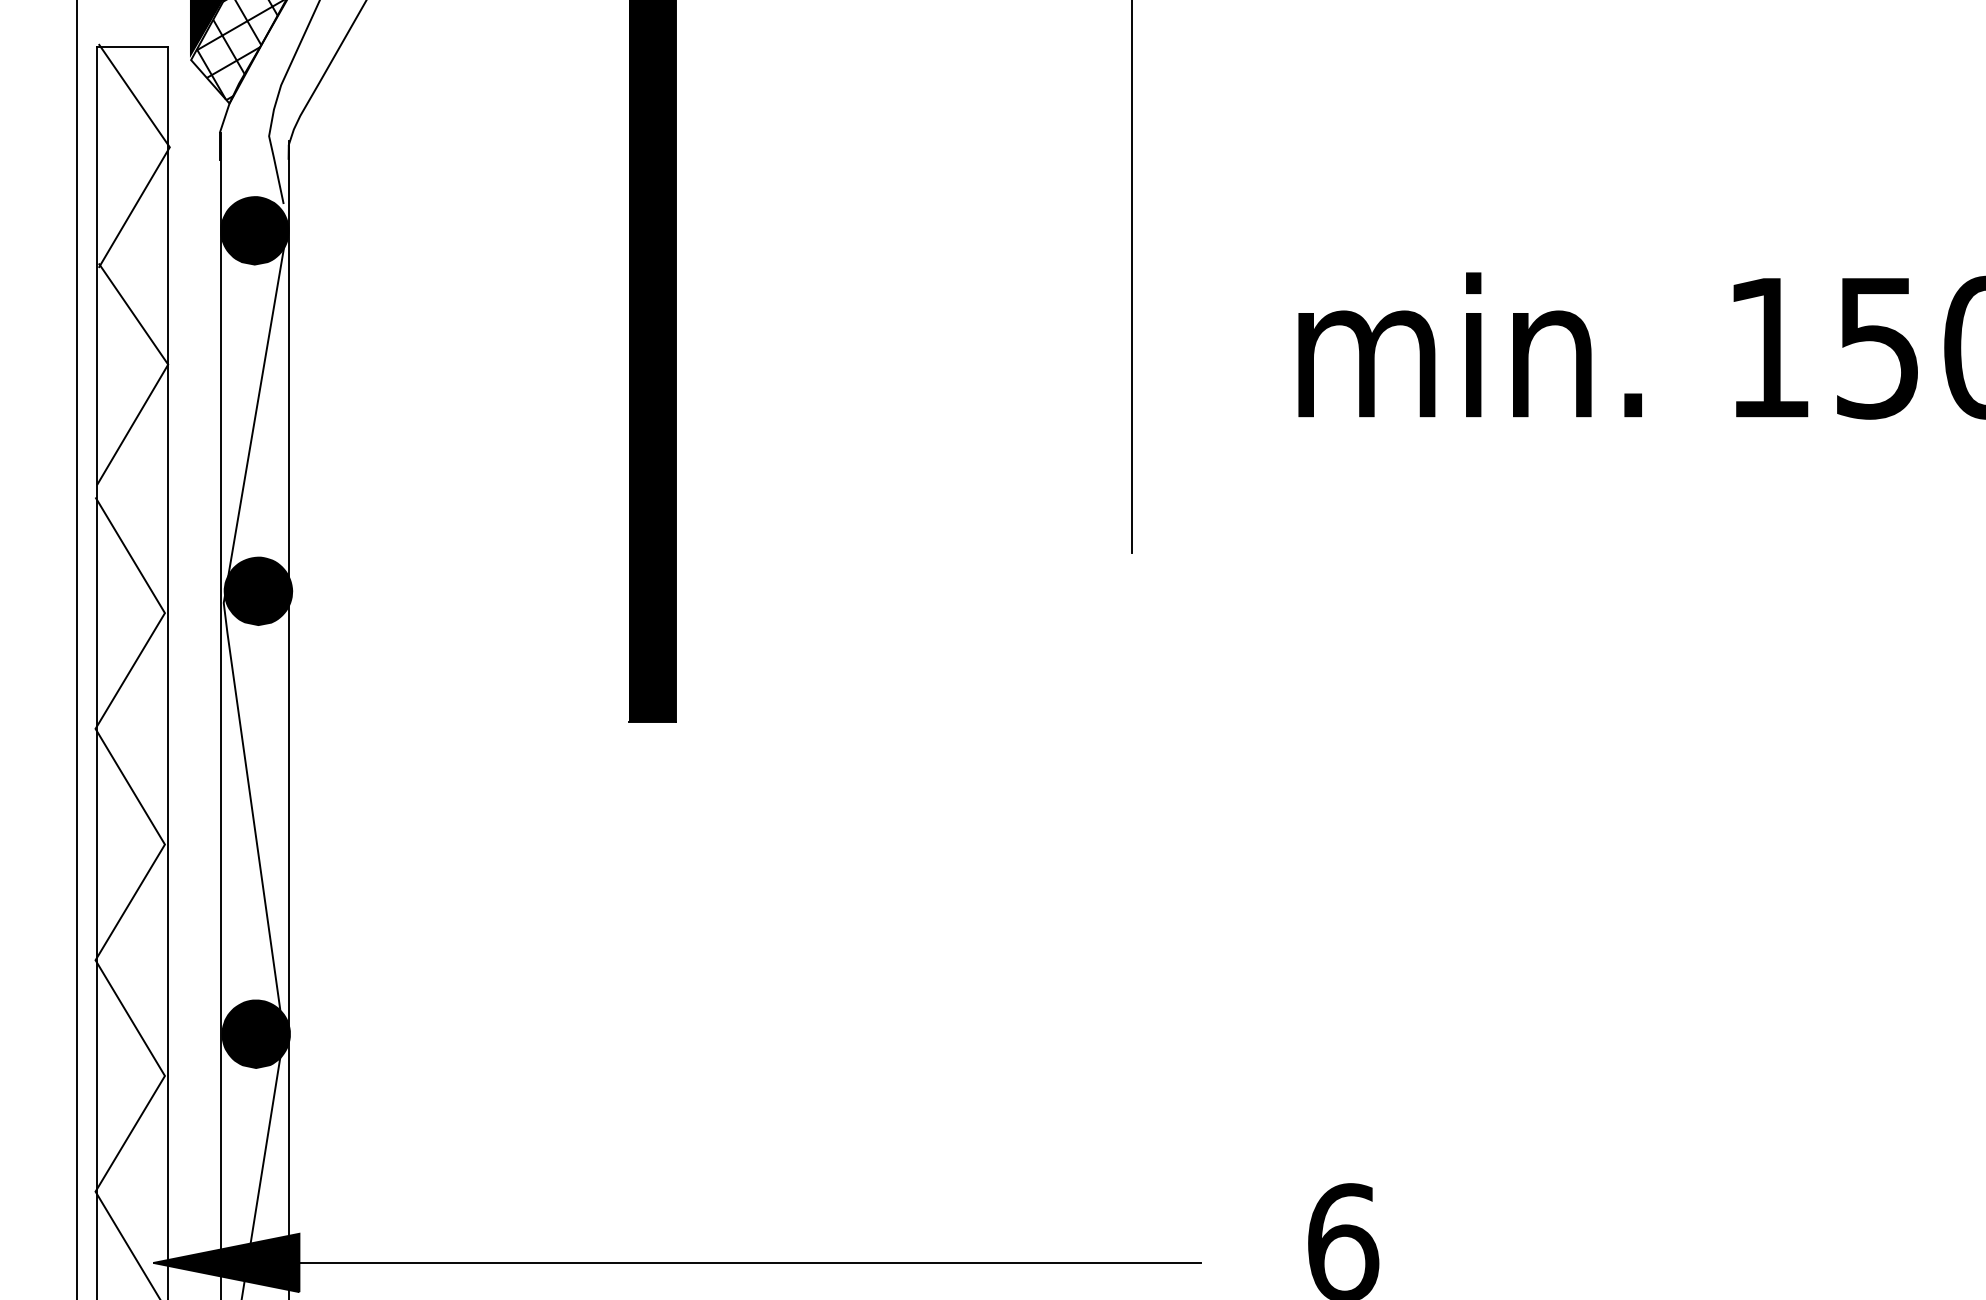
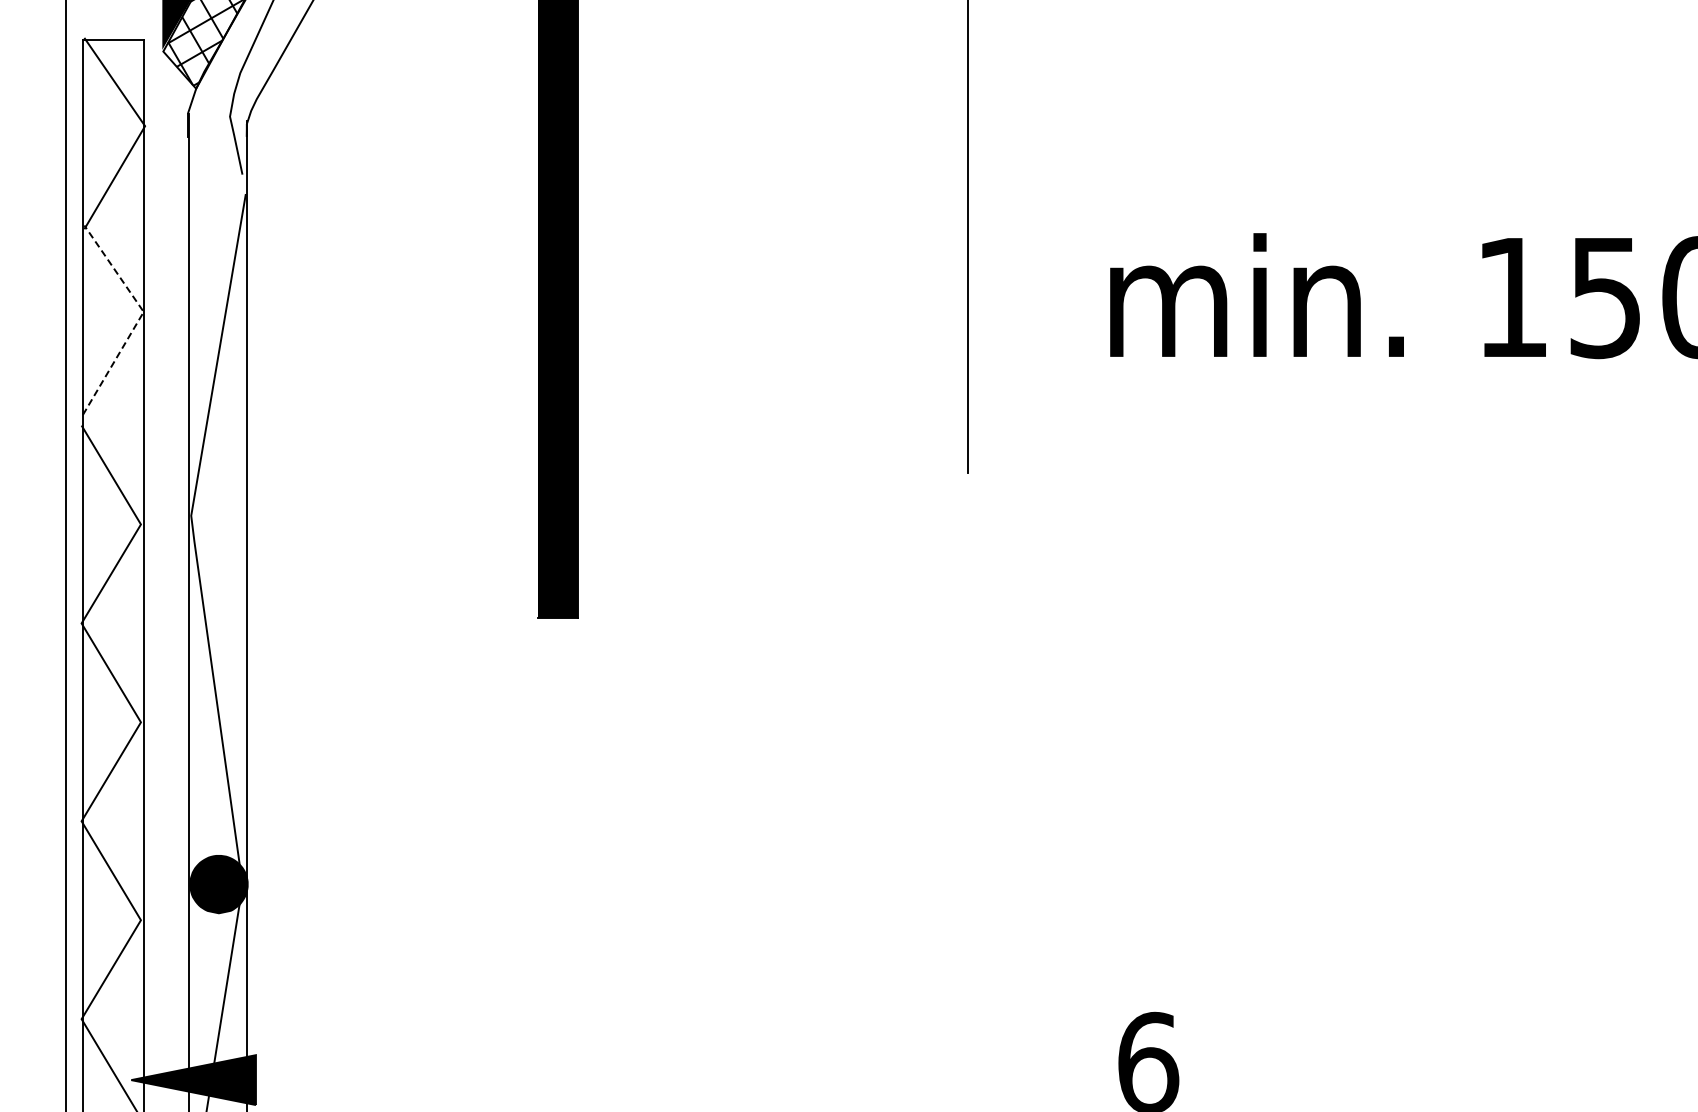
hatch: (254, 230) -> (217, 197), removed
line: (164, 371) -> (140, 317), solid -> dashed
hatch: (257, 590) -> (220, 505), removed
line: (676, 1263) -> (578, 1080), removed

